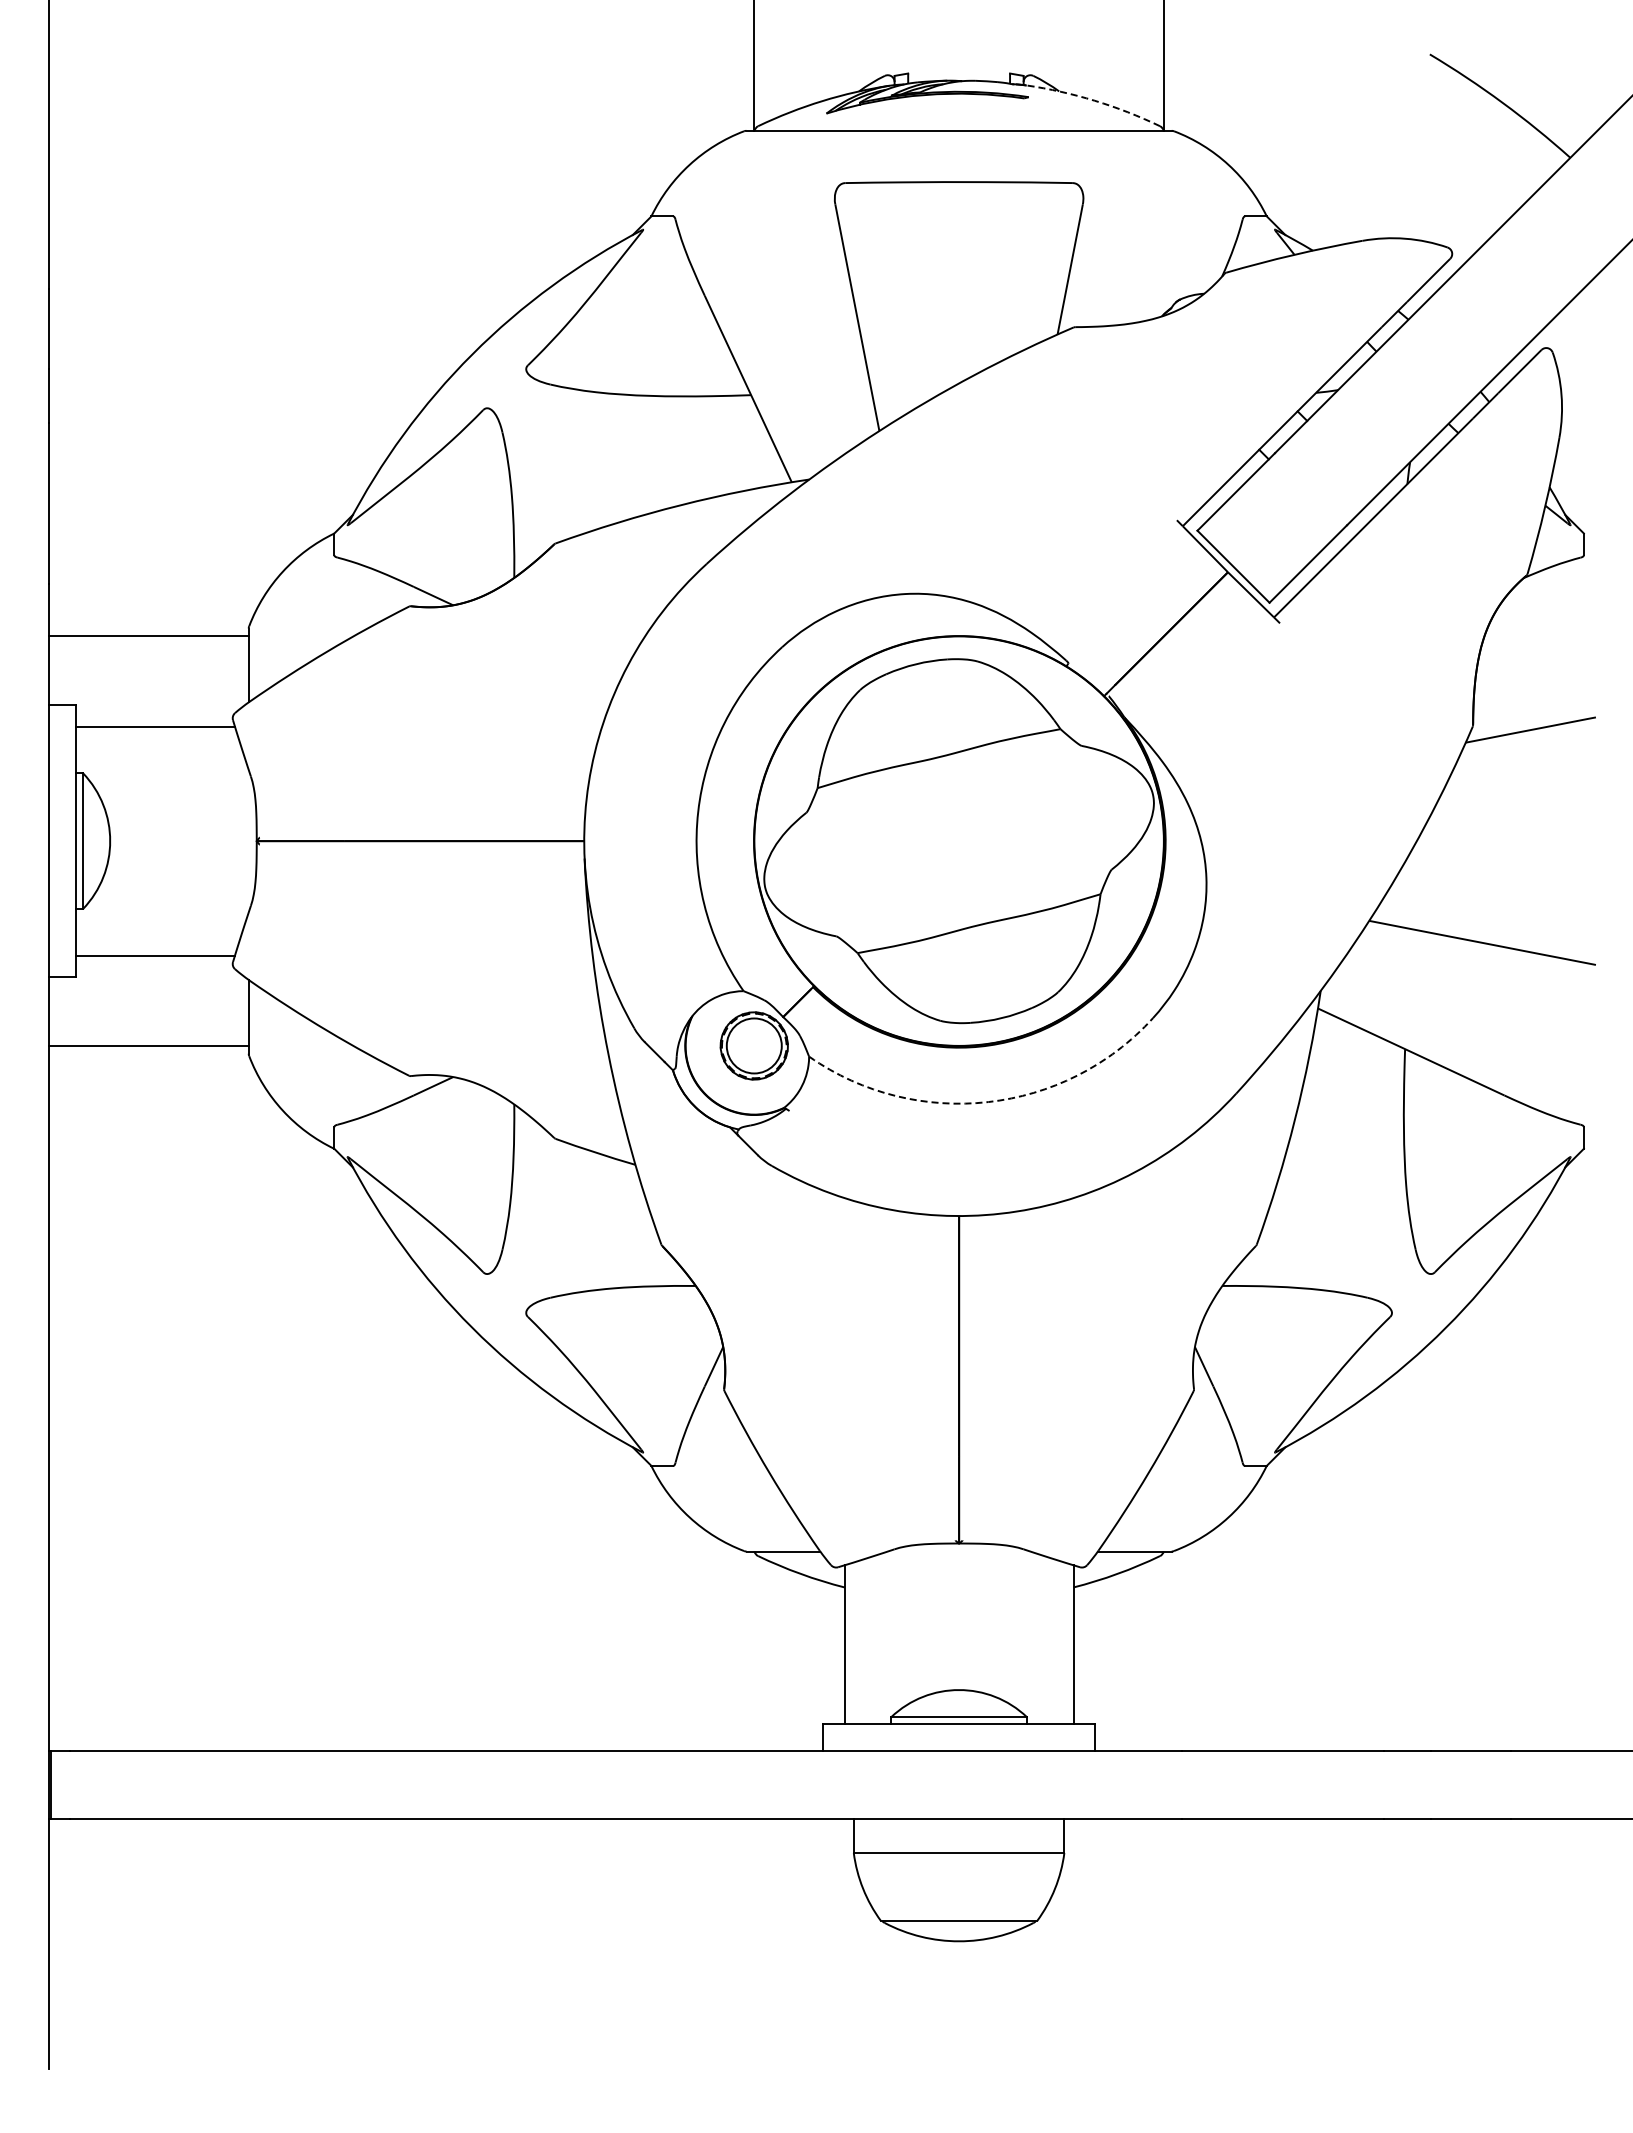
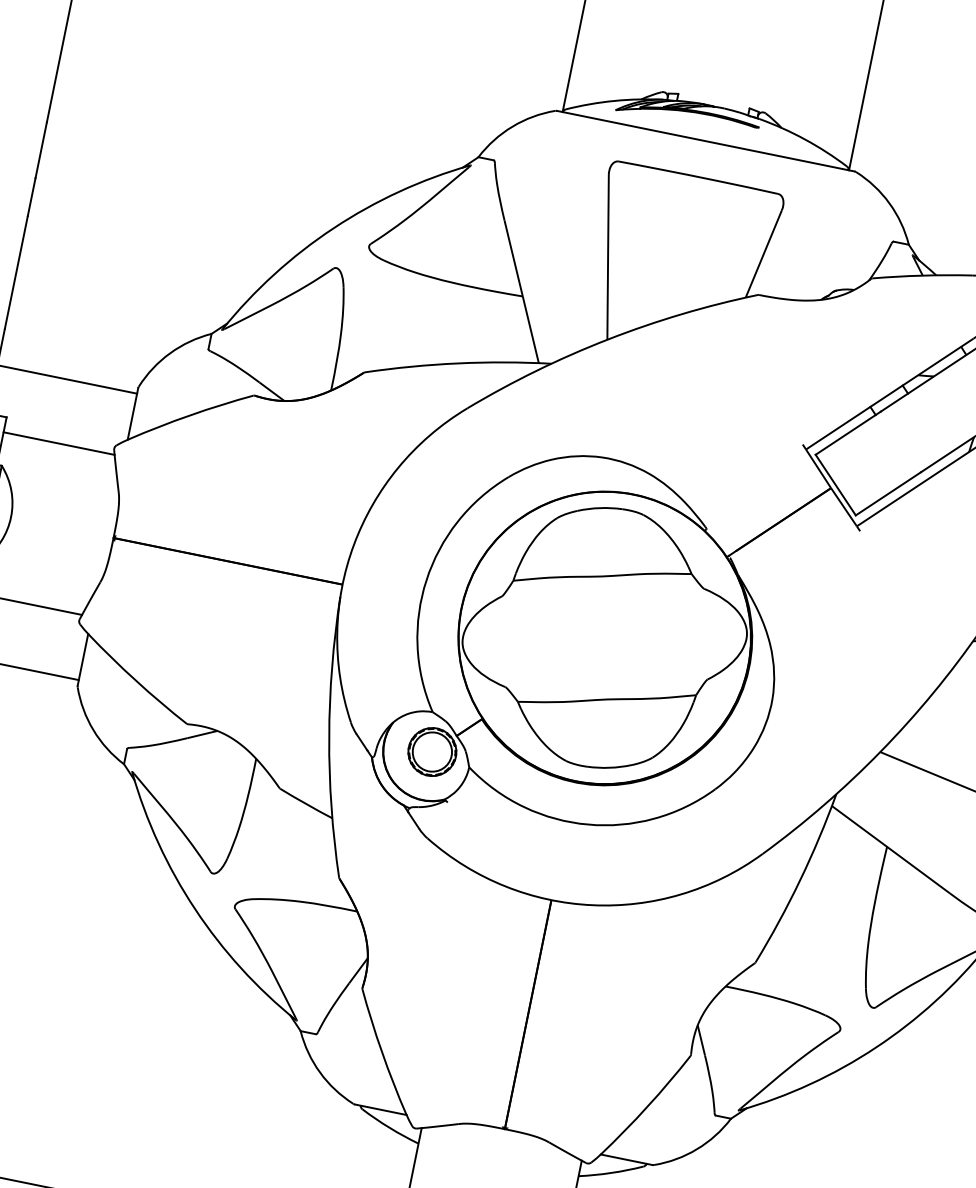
arc: (1094, 100) -> (804, 139), dashed -> solid
arc: (988, 1102) -> (588, 824), dashed -> solid

